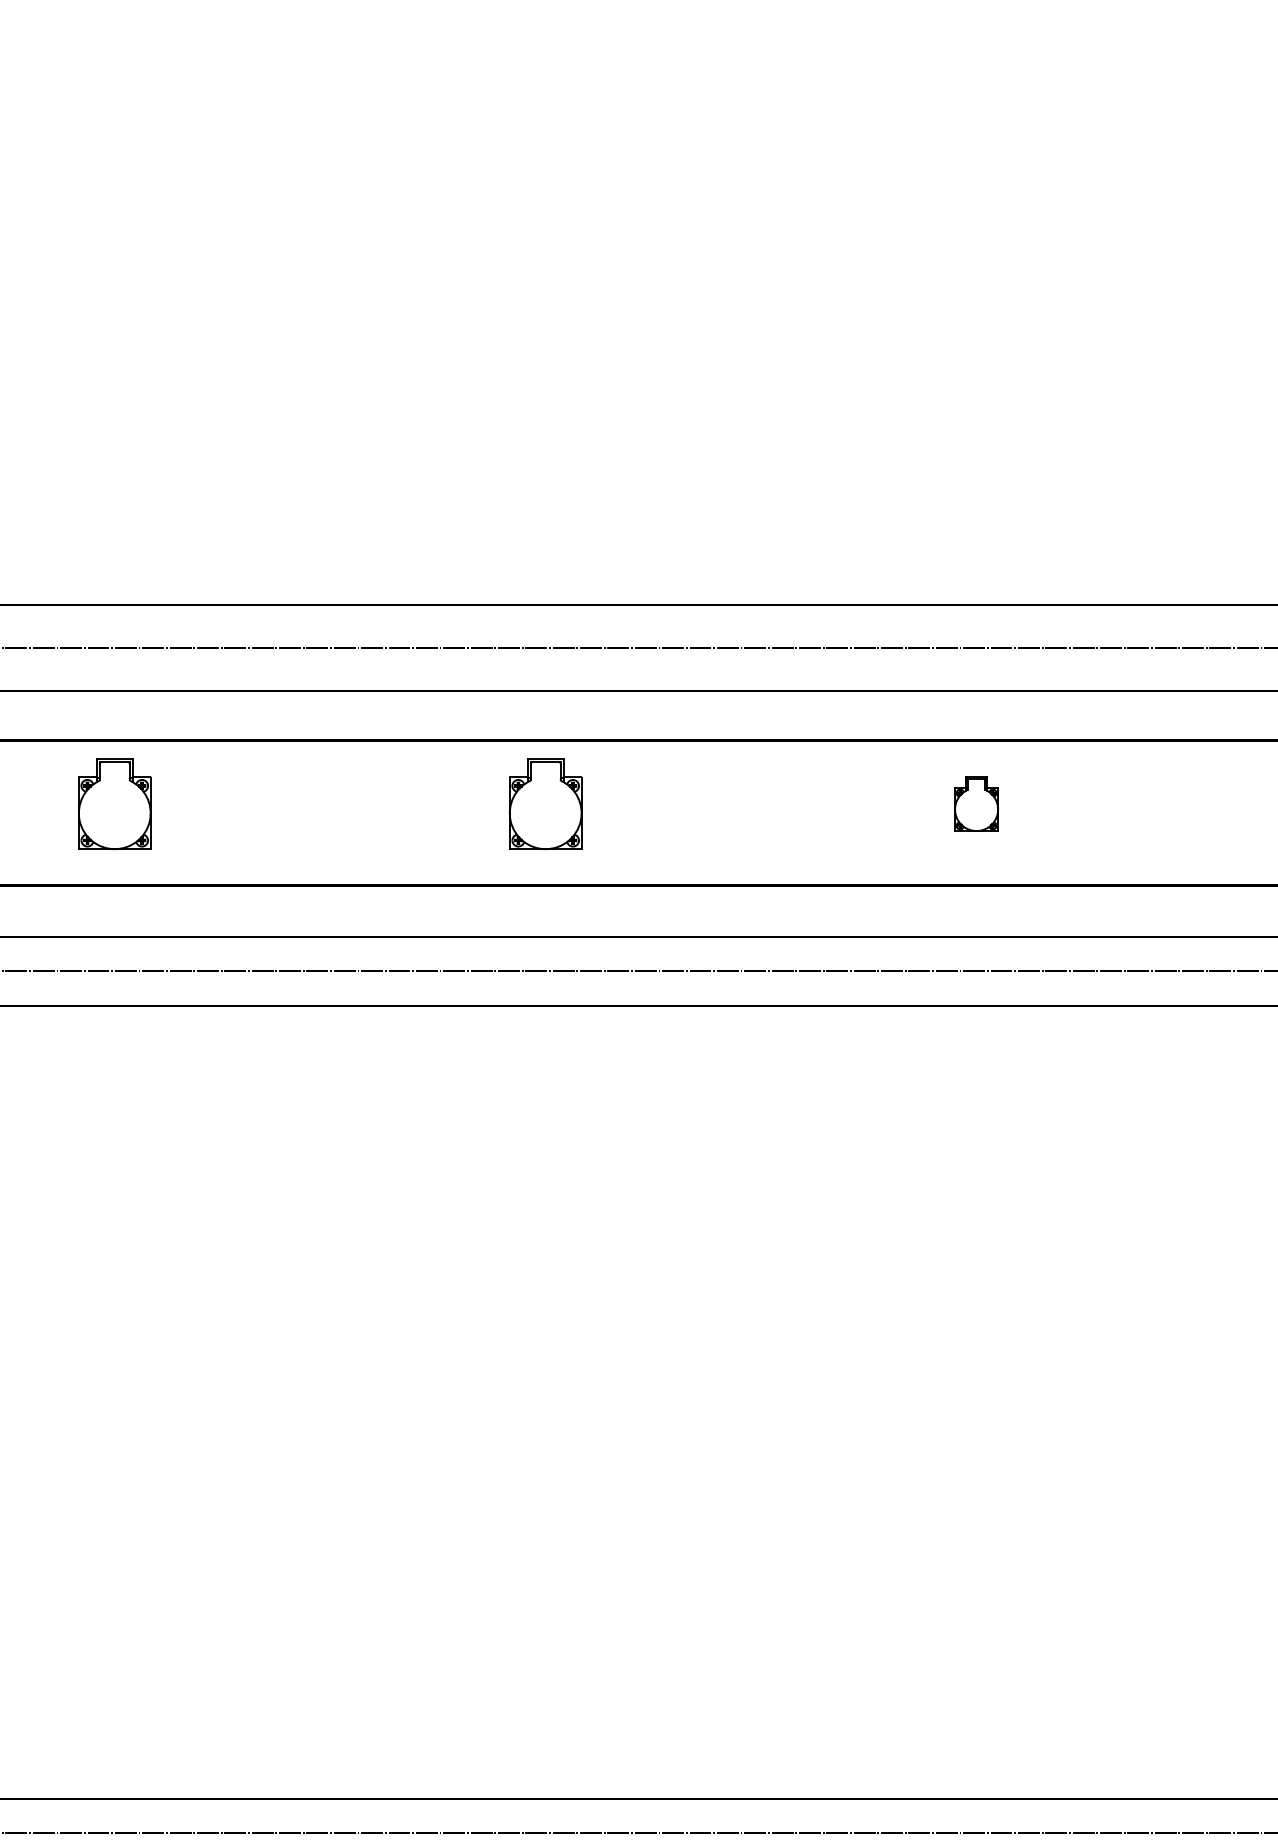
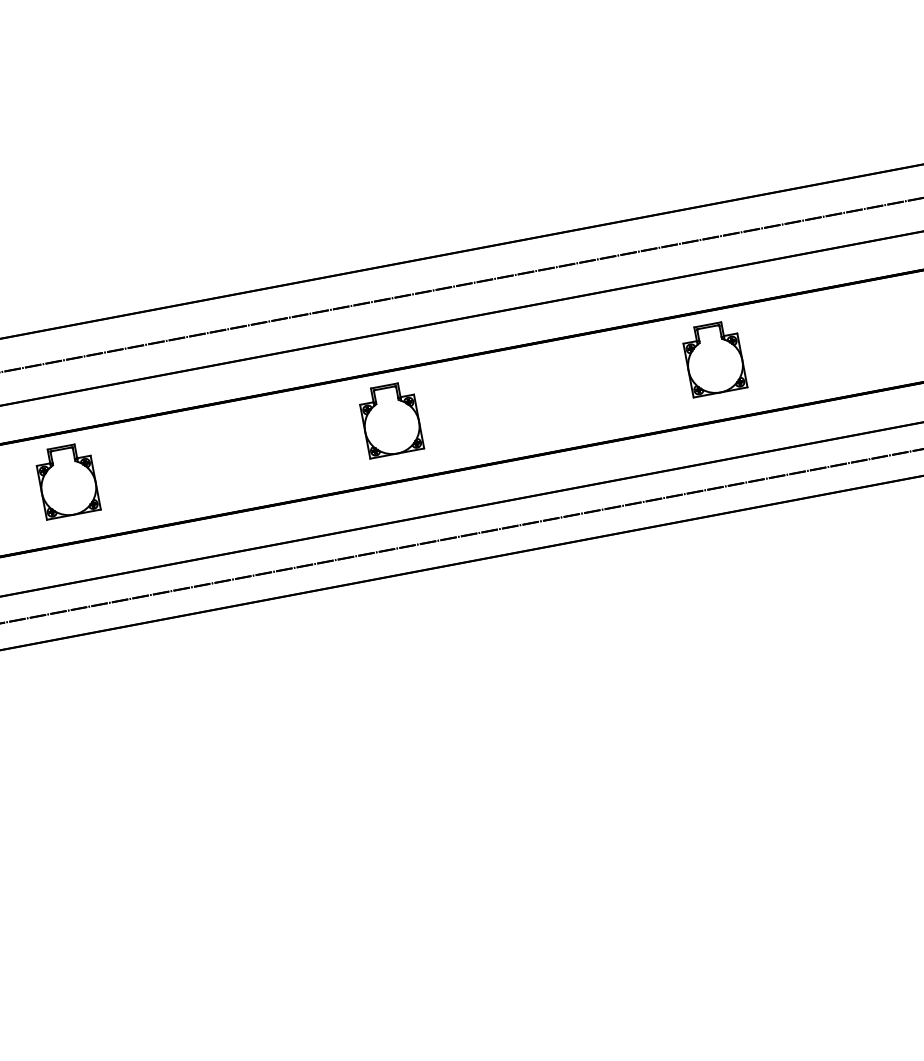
part: (976, 803) -> (714, 358), size x1.67

